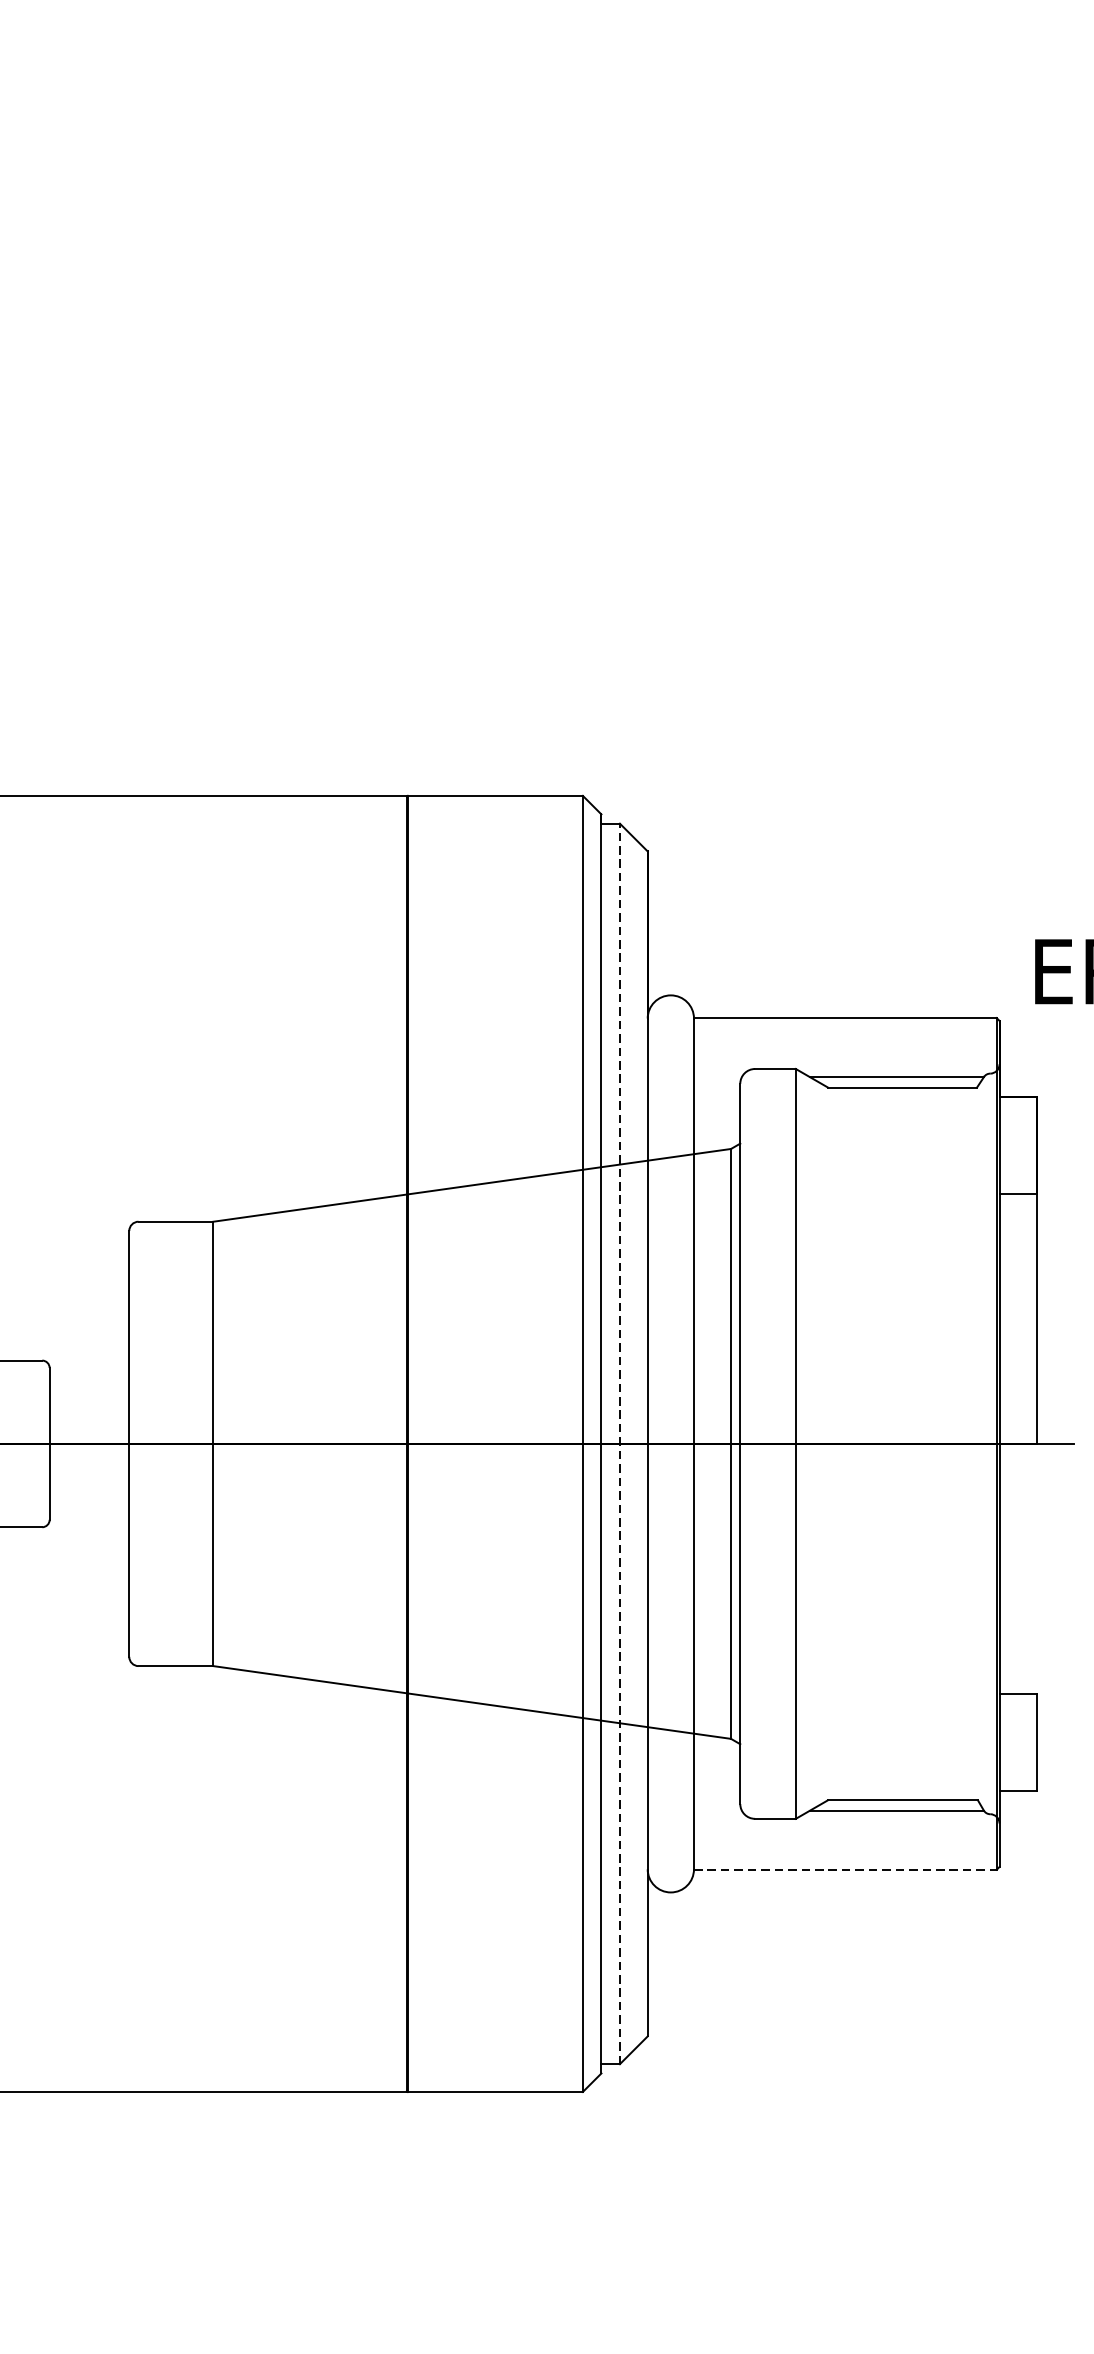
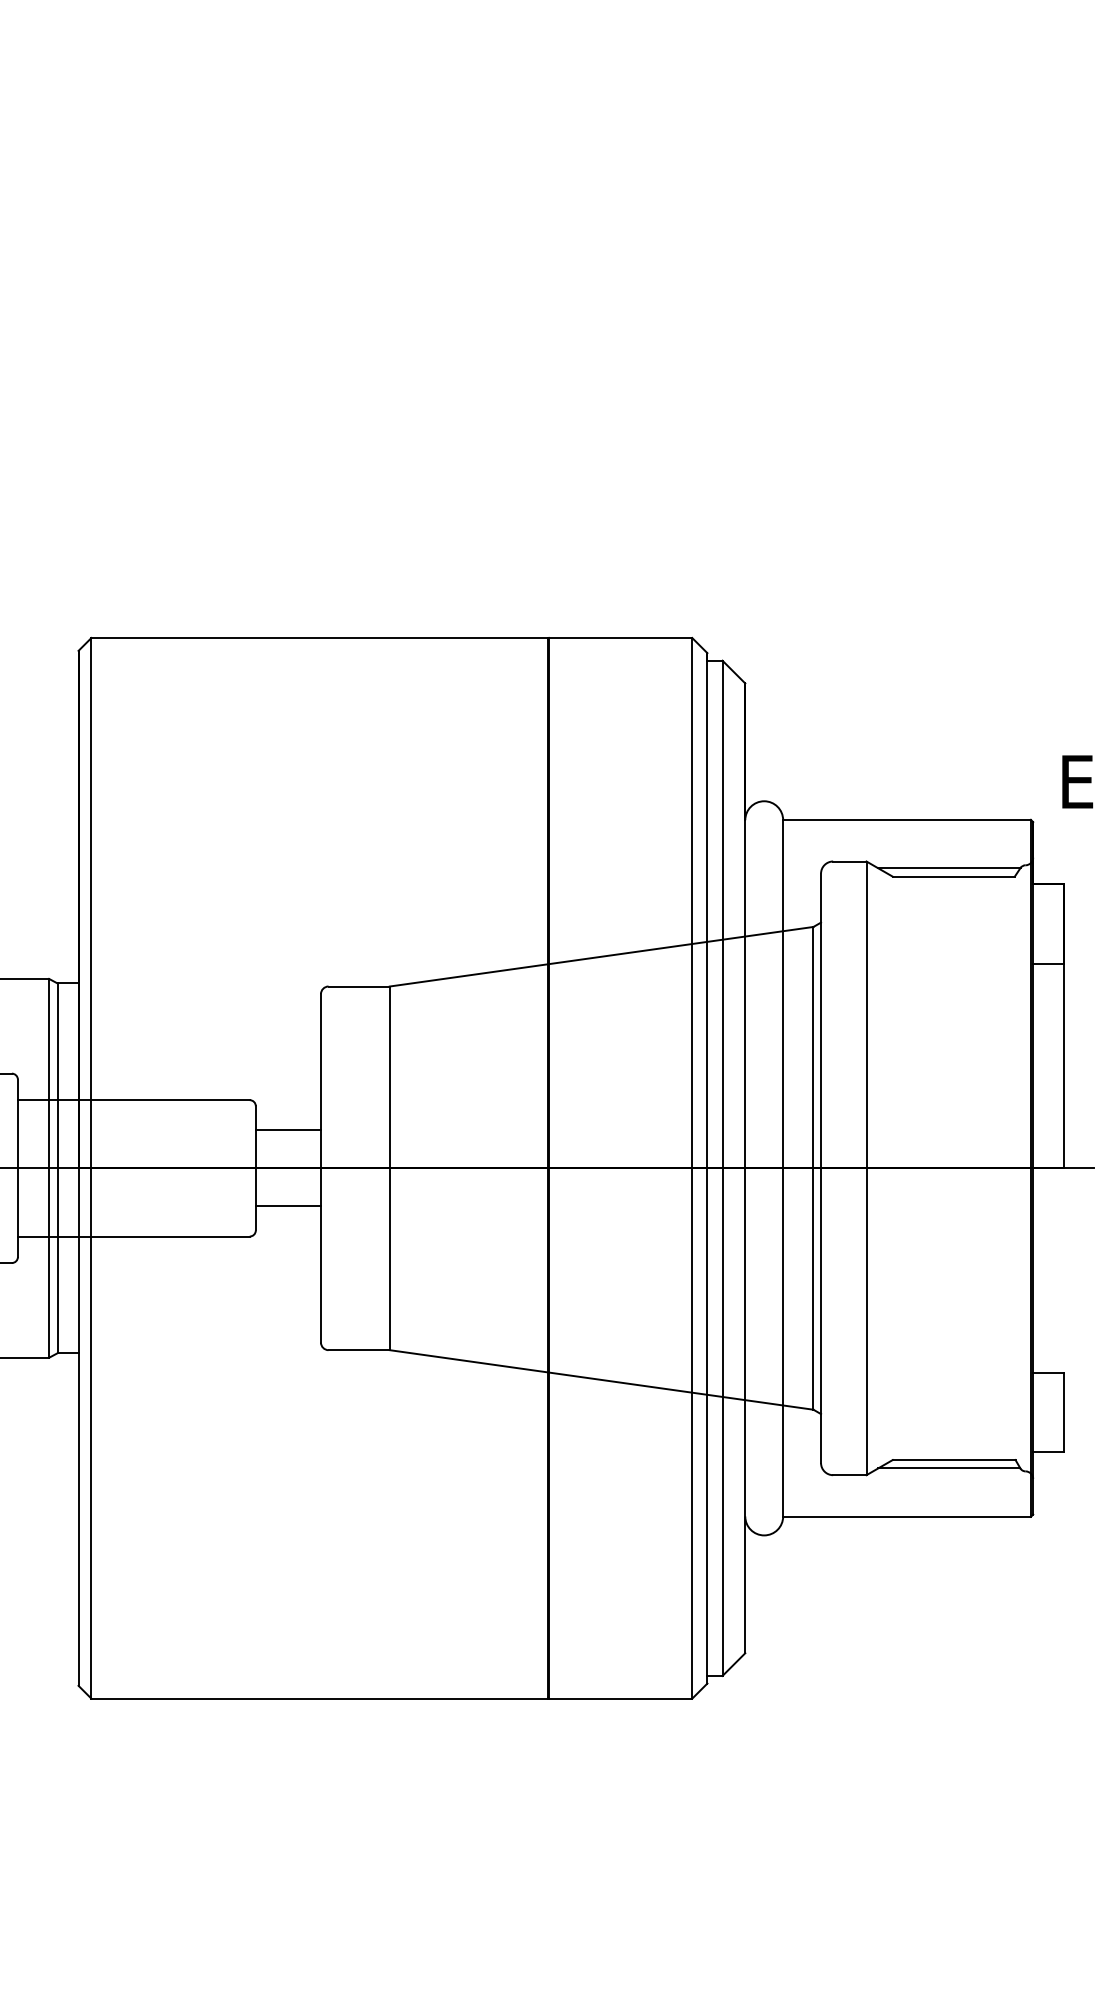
line: (89, 1397) -> (288, 1130), added
line: (619, 1444) -> (722, 1168), dashed -> solid
line: (89, 1490) -> (288, 1206), added
line: (845, 1869) -> (907, 1516), dashed -> solid

